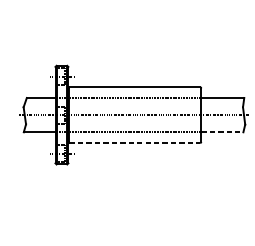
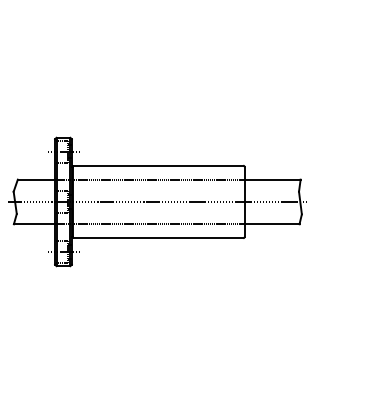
line: (222, 132) -> (272, 224), dashed -> solid
line: (134, 143) -> (158, 238), dashed -> solid

